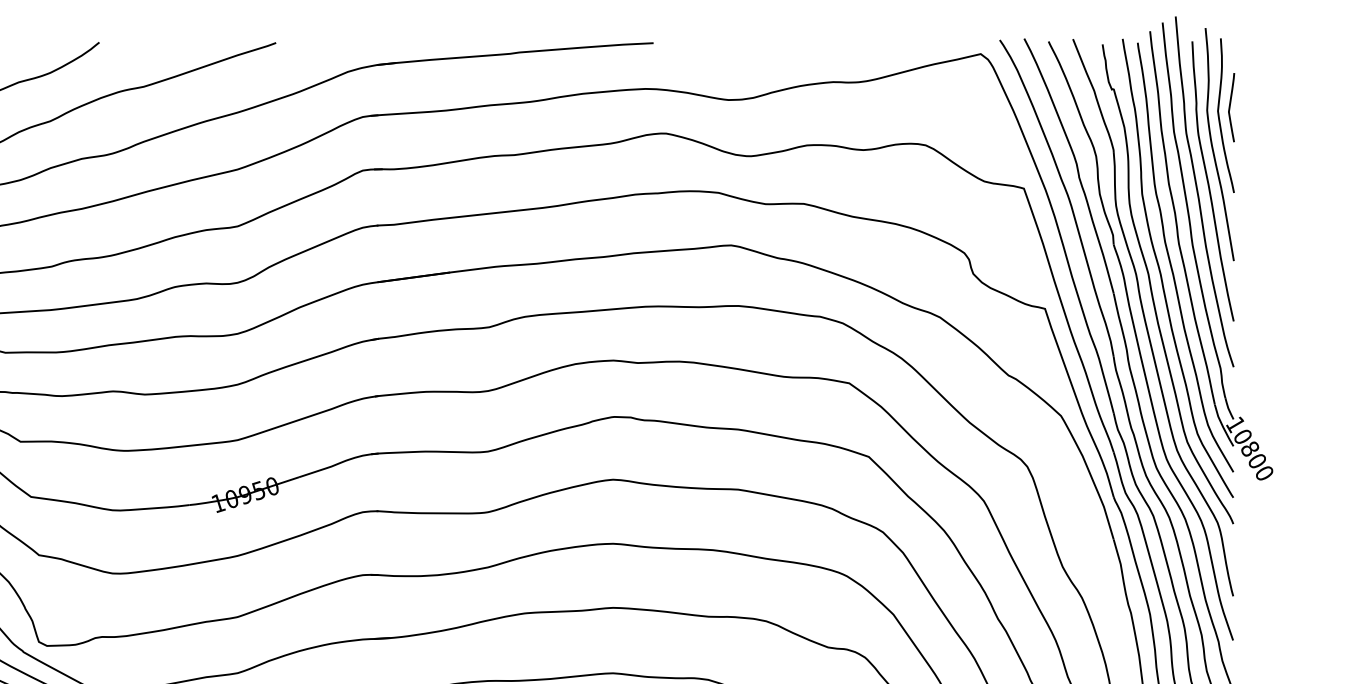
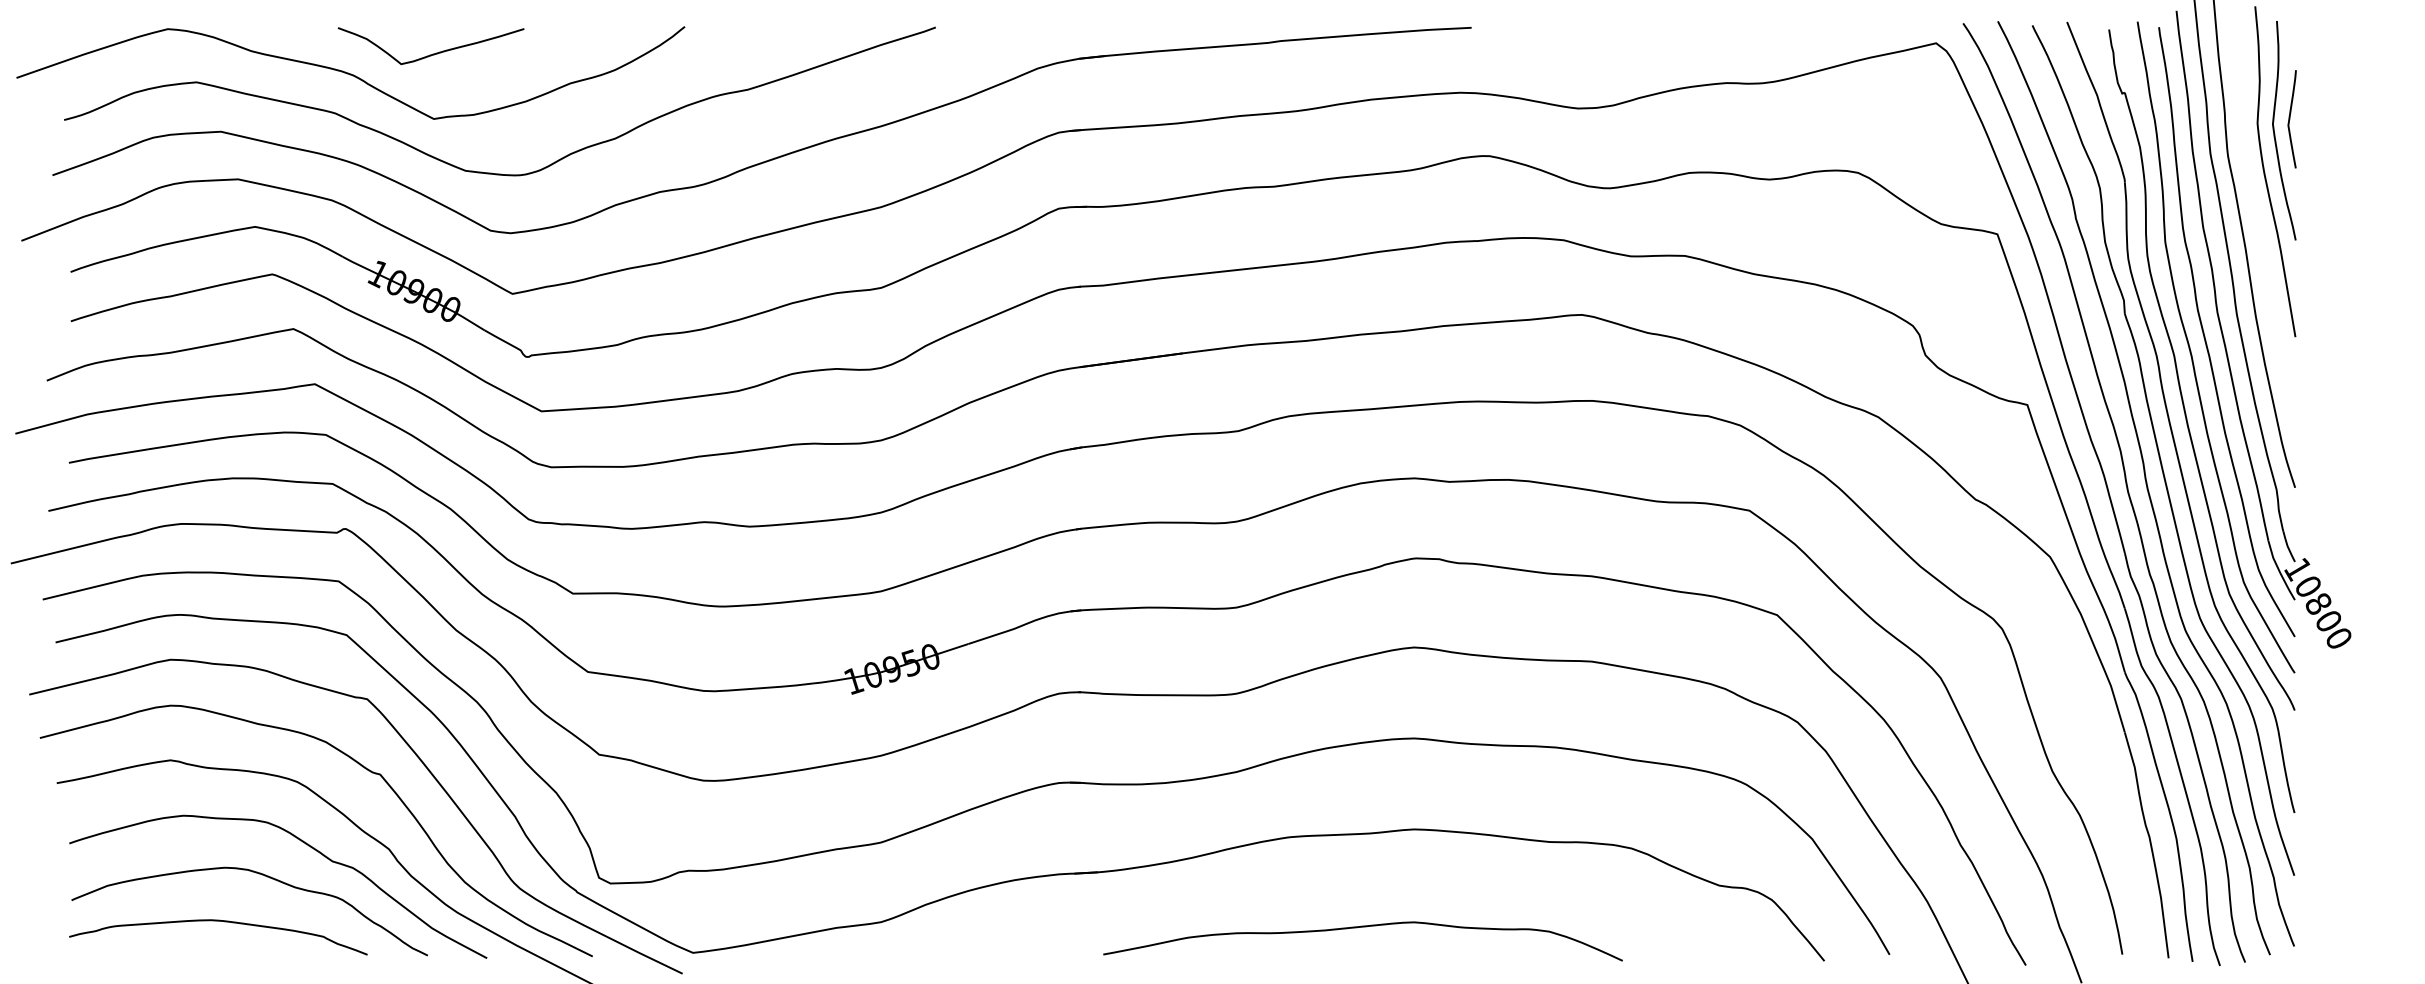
curve: (1208, 181) -> (2259, 223), removed

